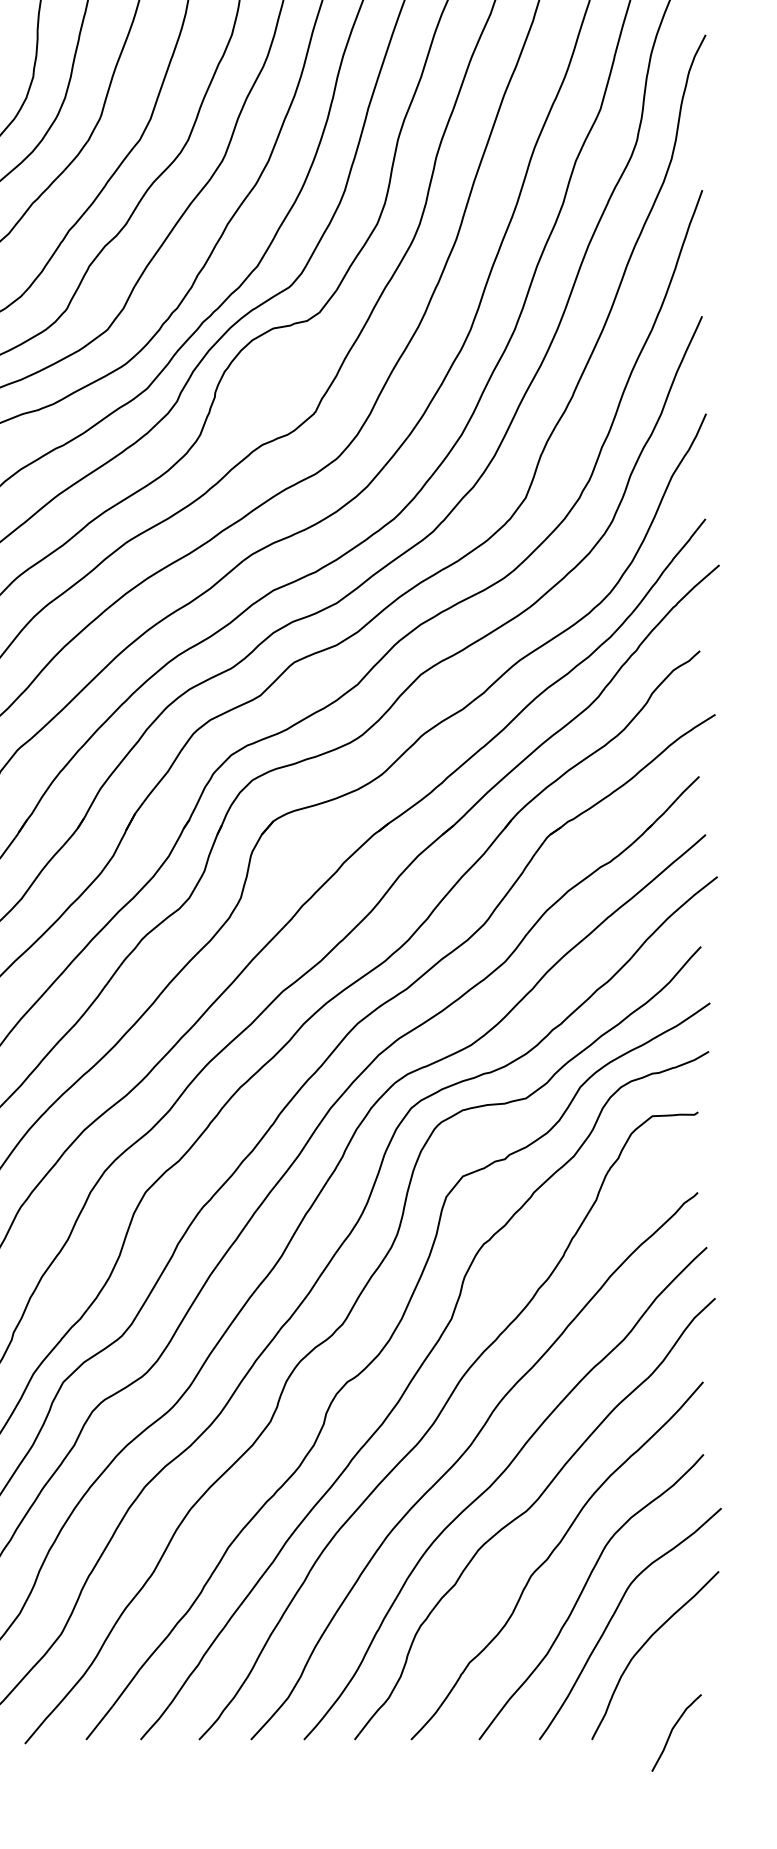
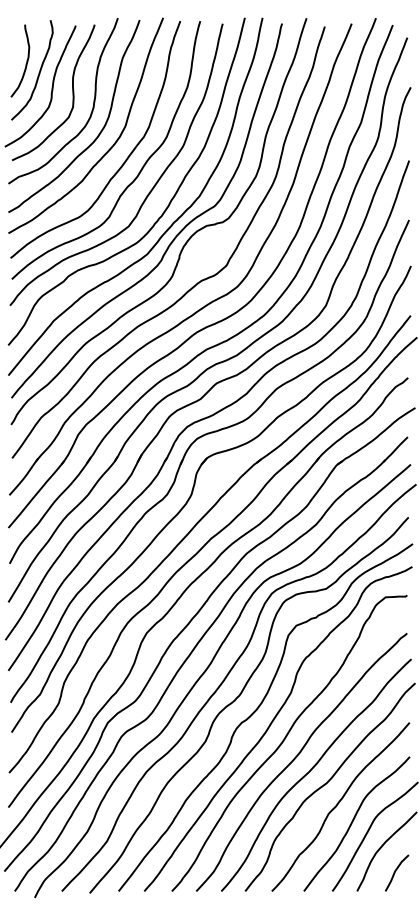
curve: (675, 1729) -> (396, 871), moved

